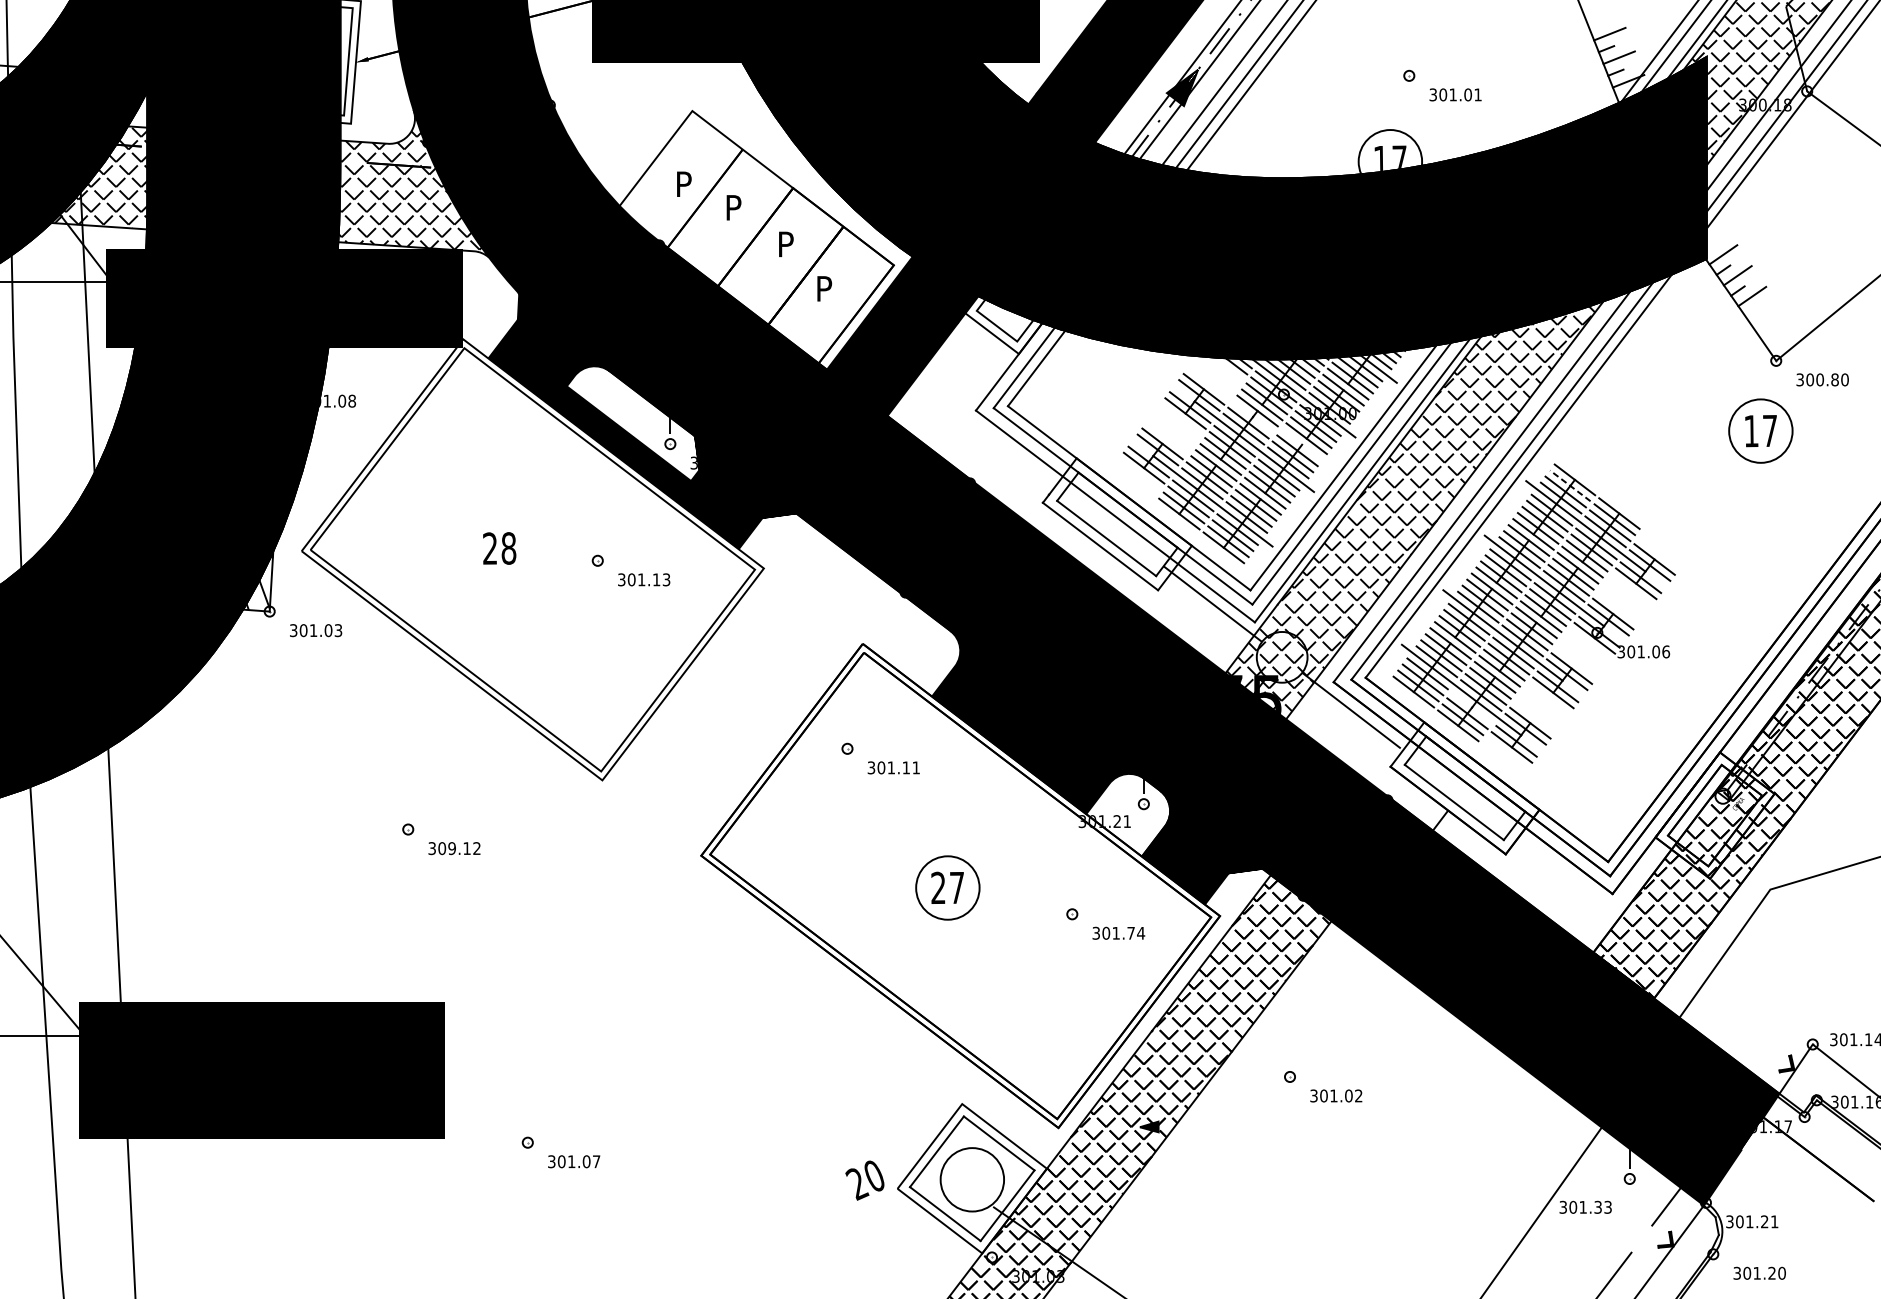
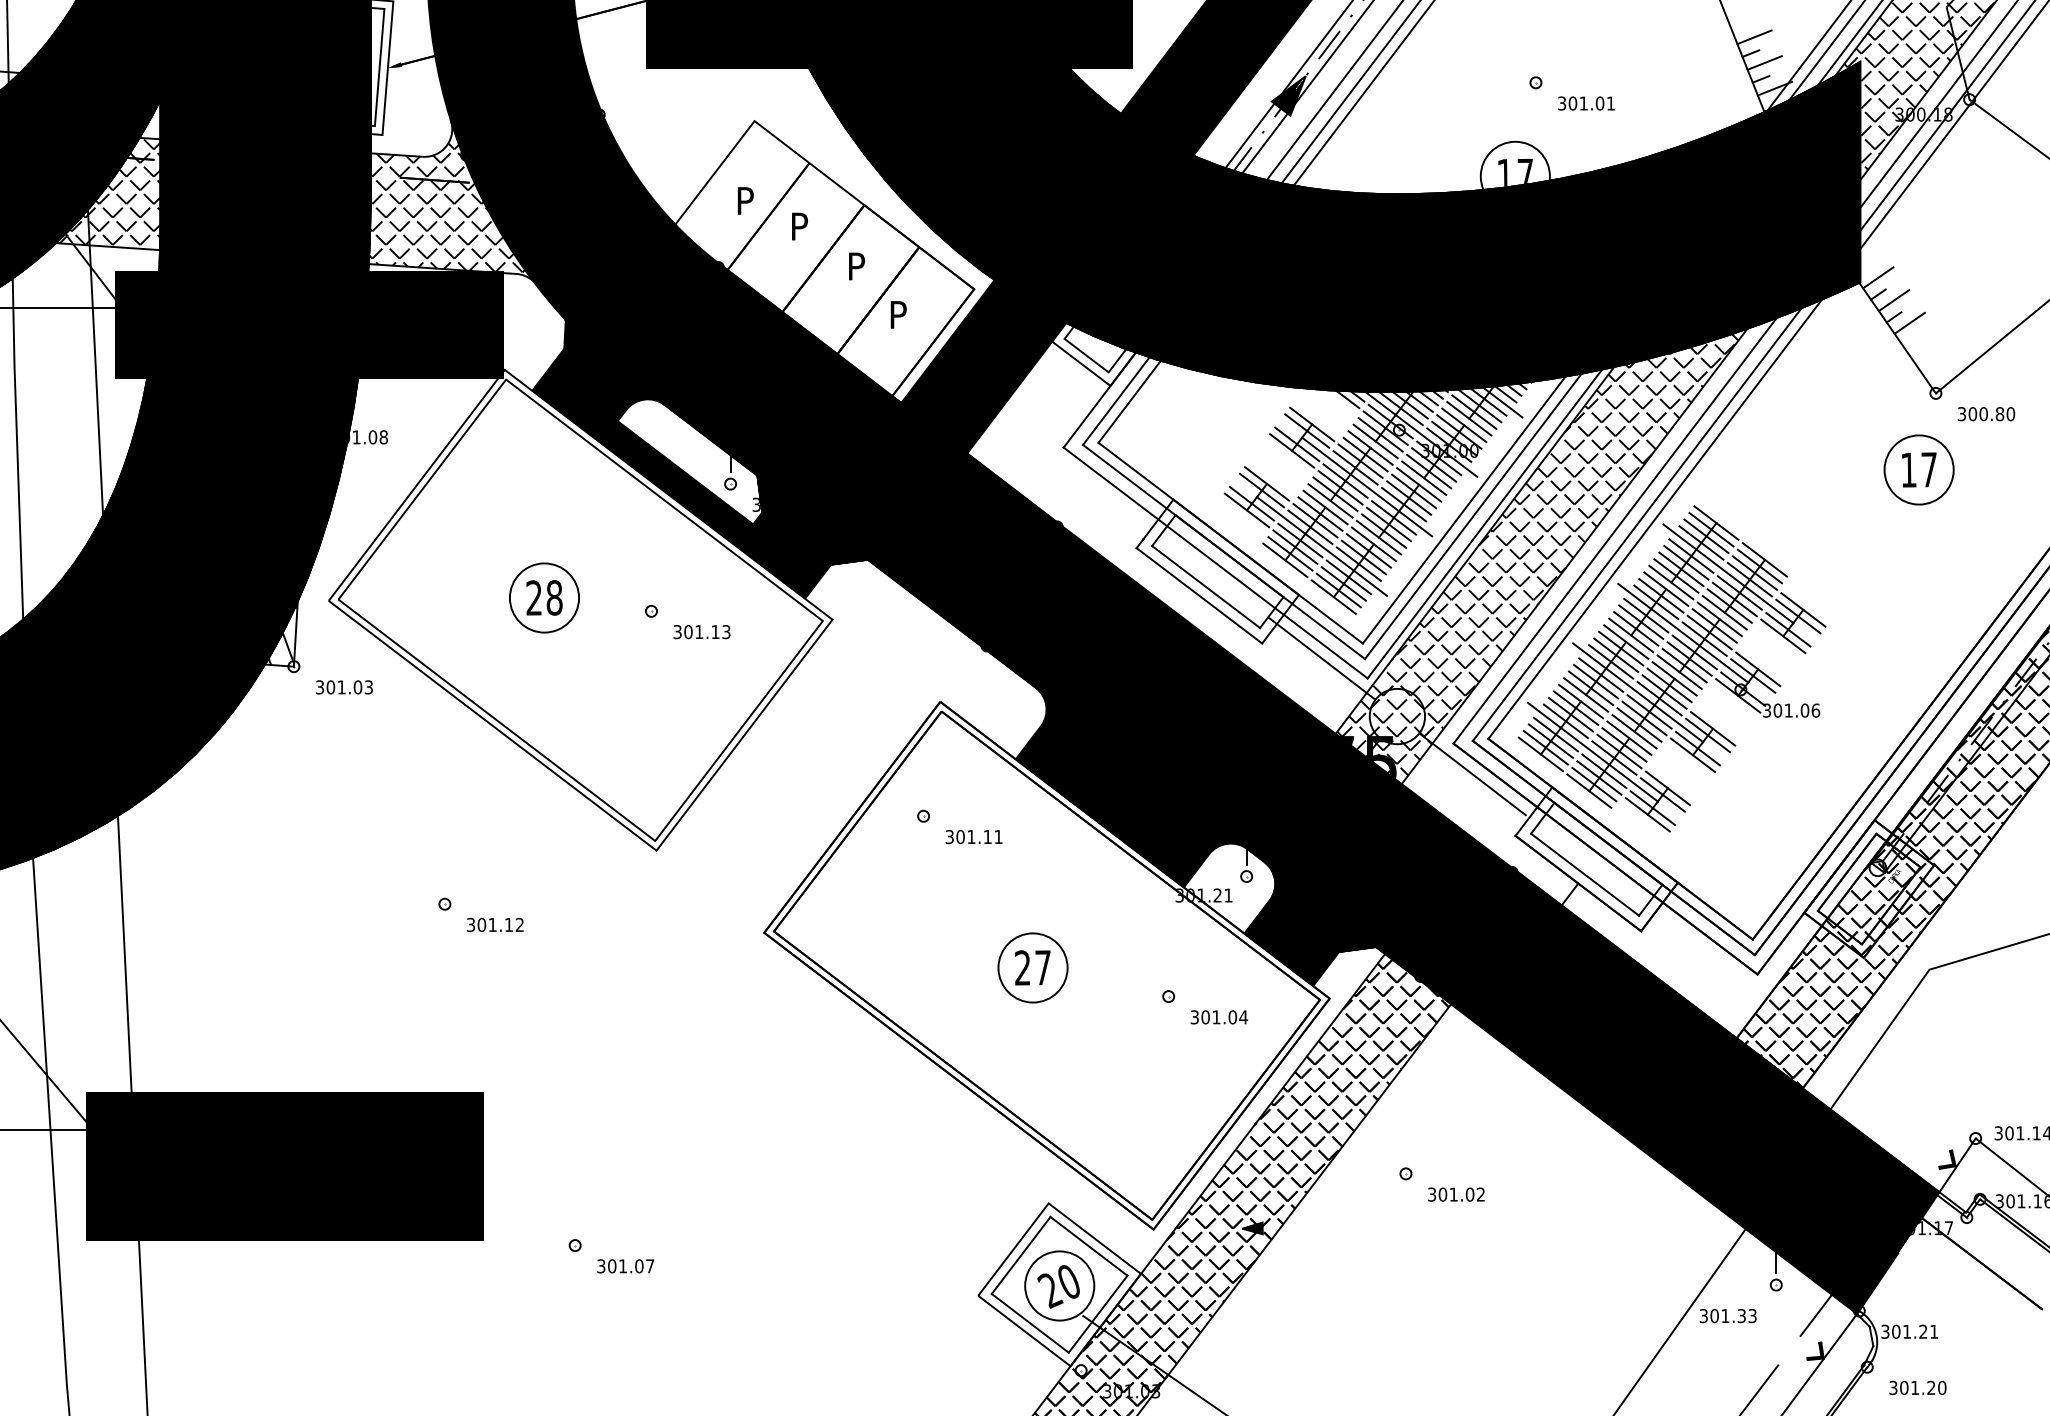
line: (1252, 416) -> (1365, 454), added
line: (1302, 444) -> (1419, 484), added
line: (1570, 485) -> (1711, 529), dashed -> solid
circle: (499, 548) -> (544, 597), added
line: (1472, 707) -> (1604, 771), added
text: (451, 848) -> (492, 924), 309.12 -> 301.12
text: (1130, 933) -> (1232, 1017), 301.74 -> 301.04
text: (864, 1180) -> (1058, 1286), moved

